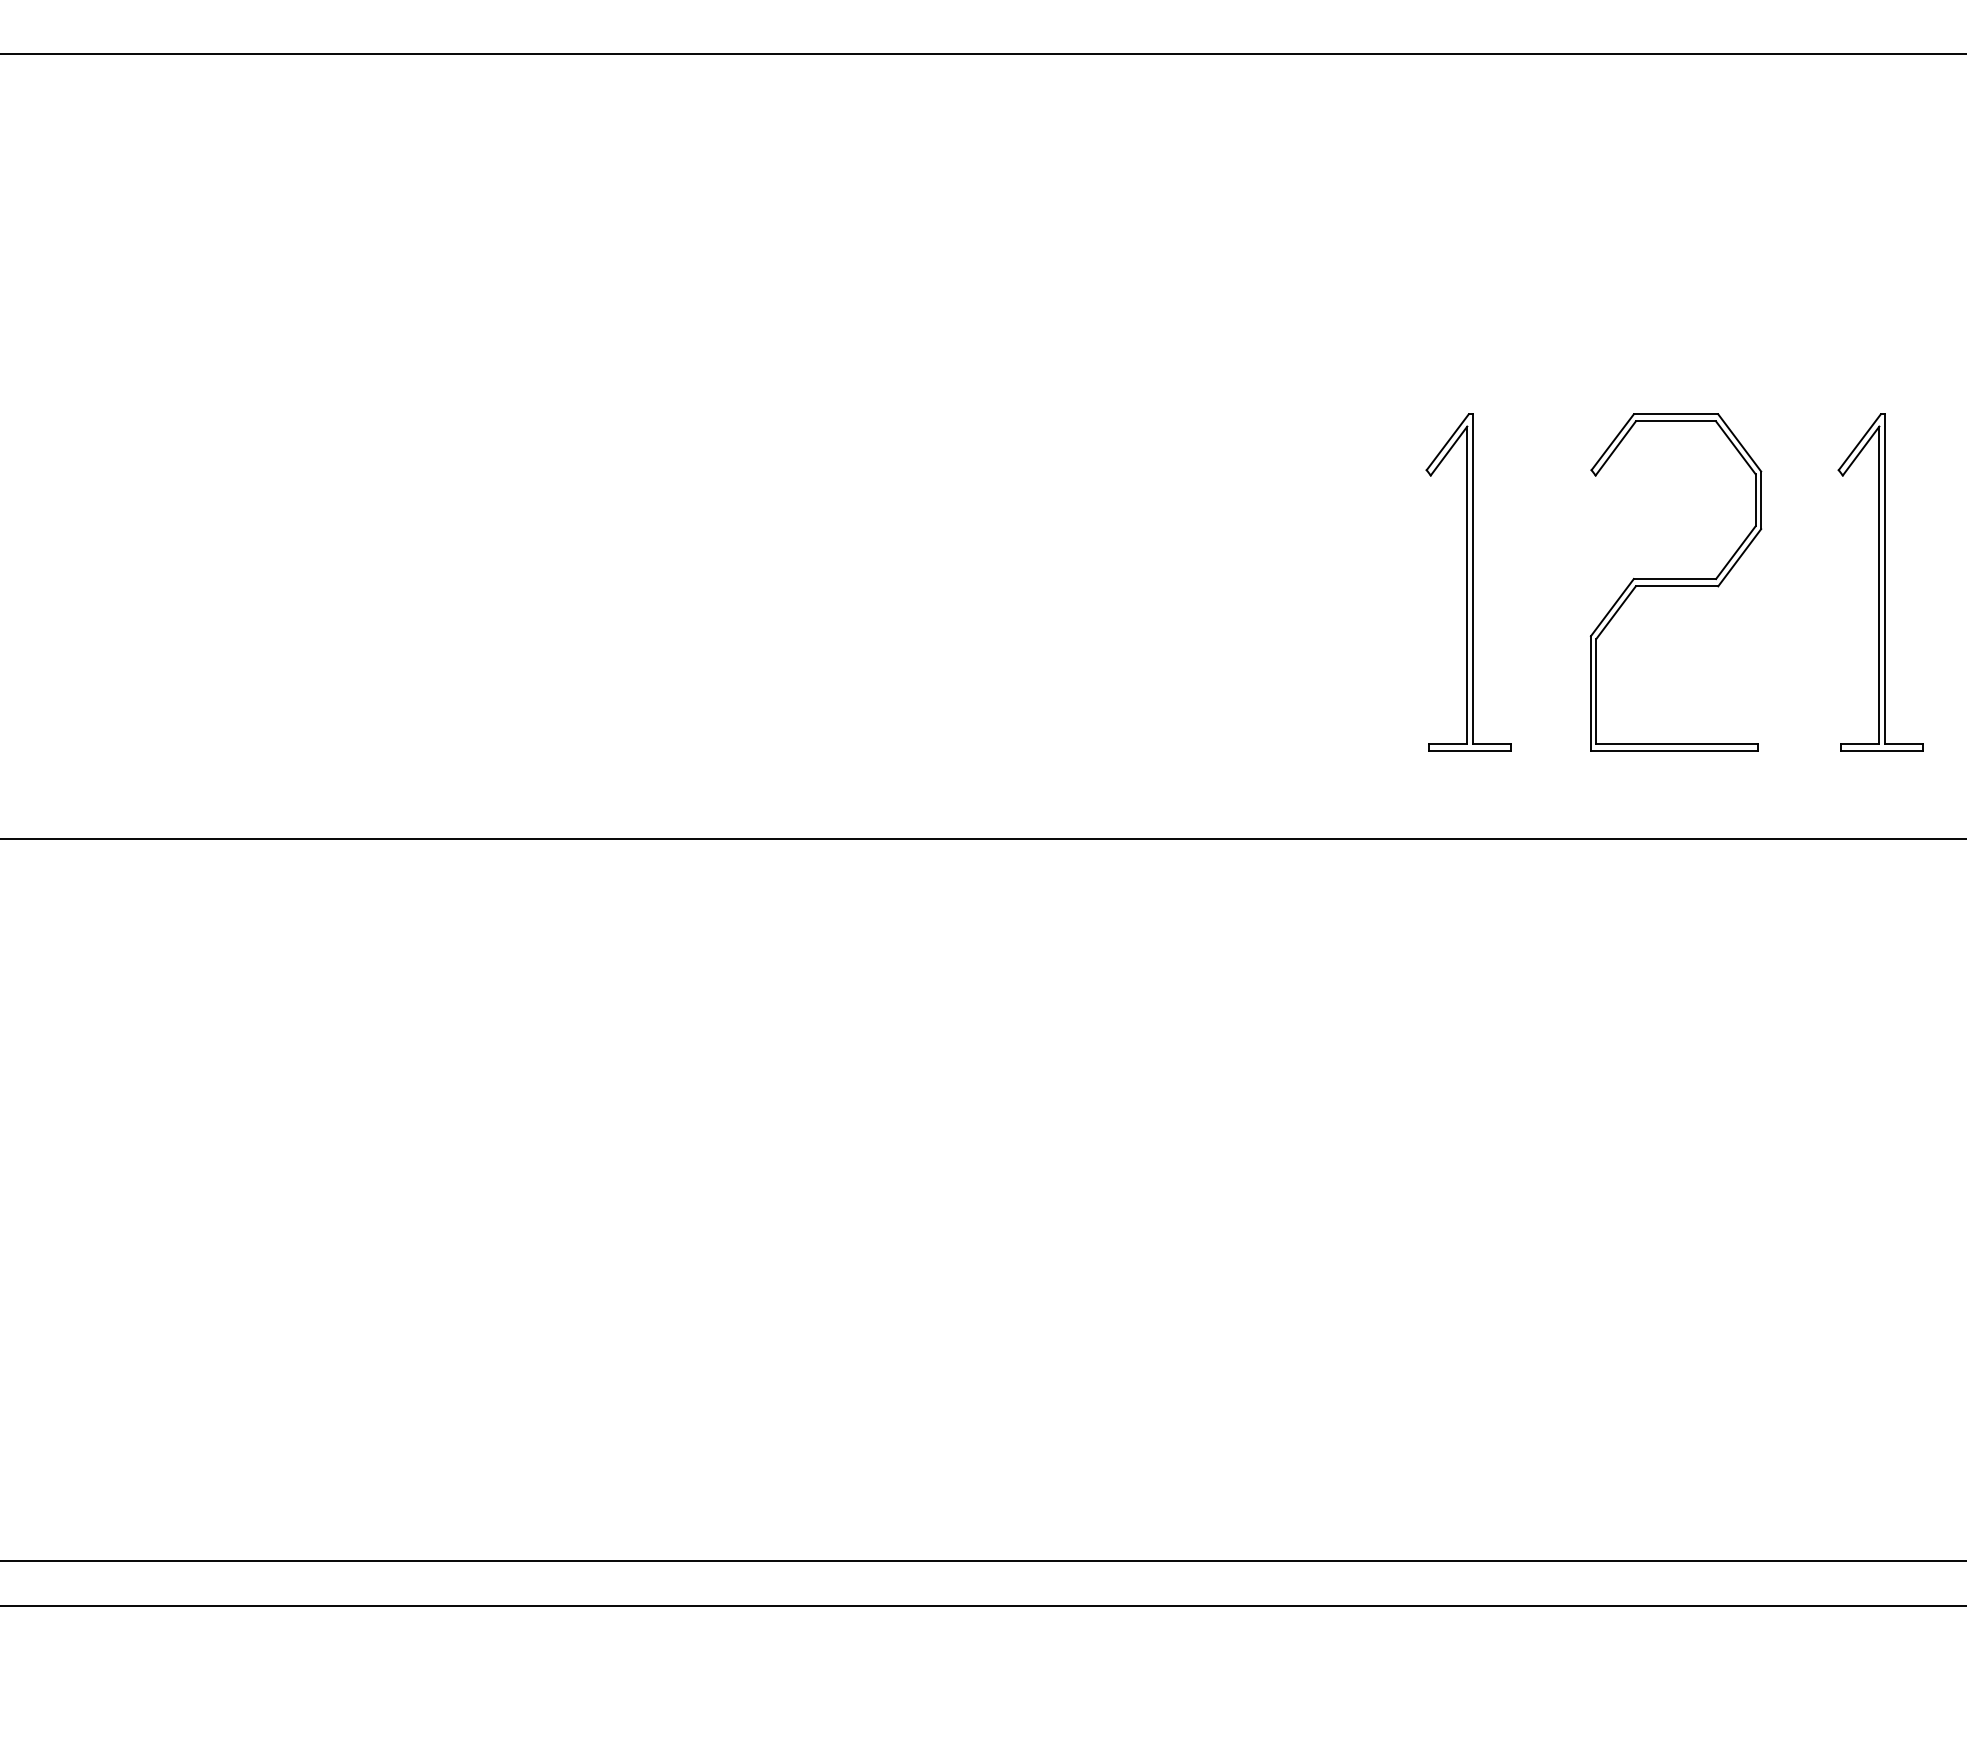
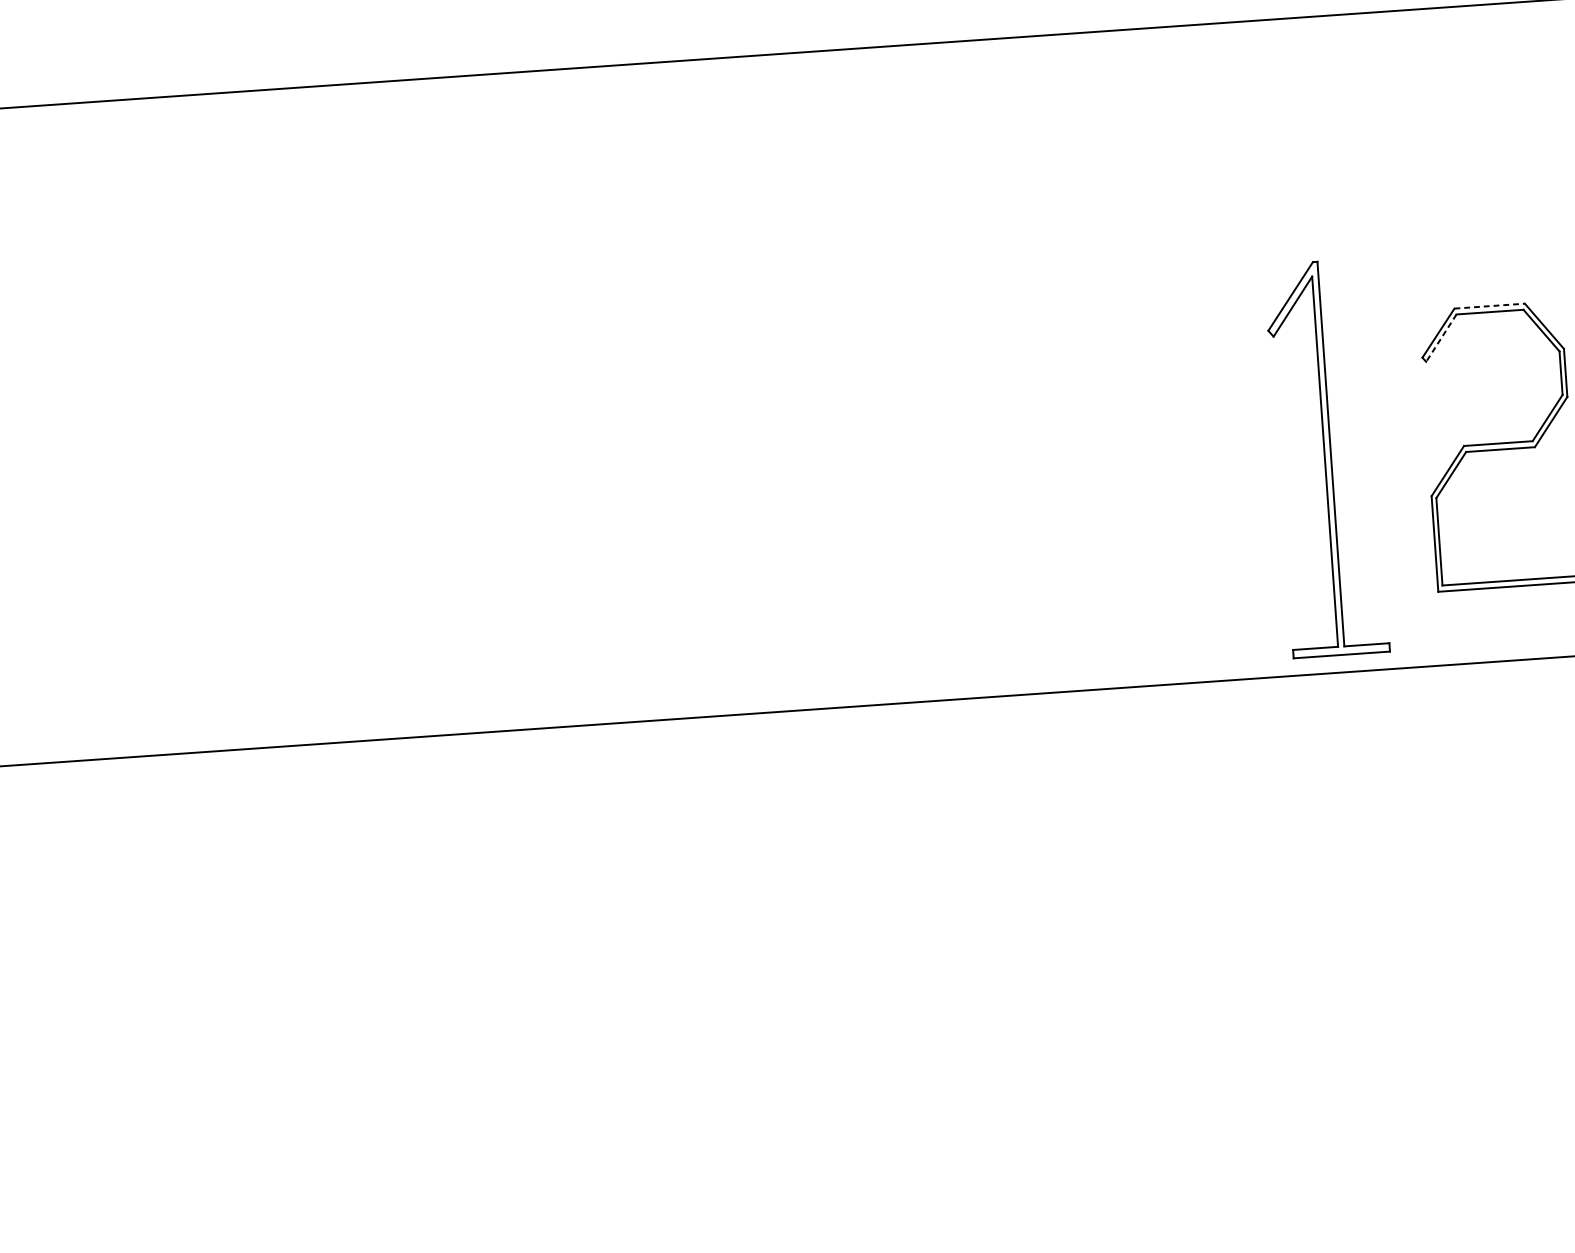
line: (1676, 414) -> (1490, 306), solid -> dashed
line: (1615, 448) -> (1441, 338), solid -> dashed
part: (1468, 582) -> (1326, 458), size x1.4

